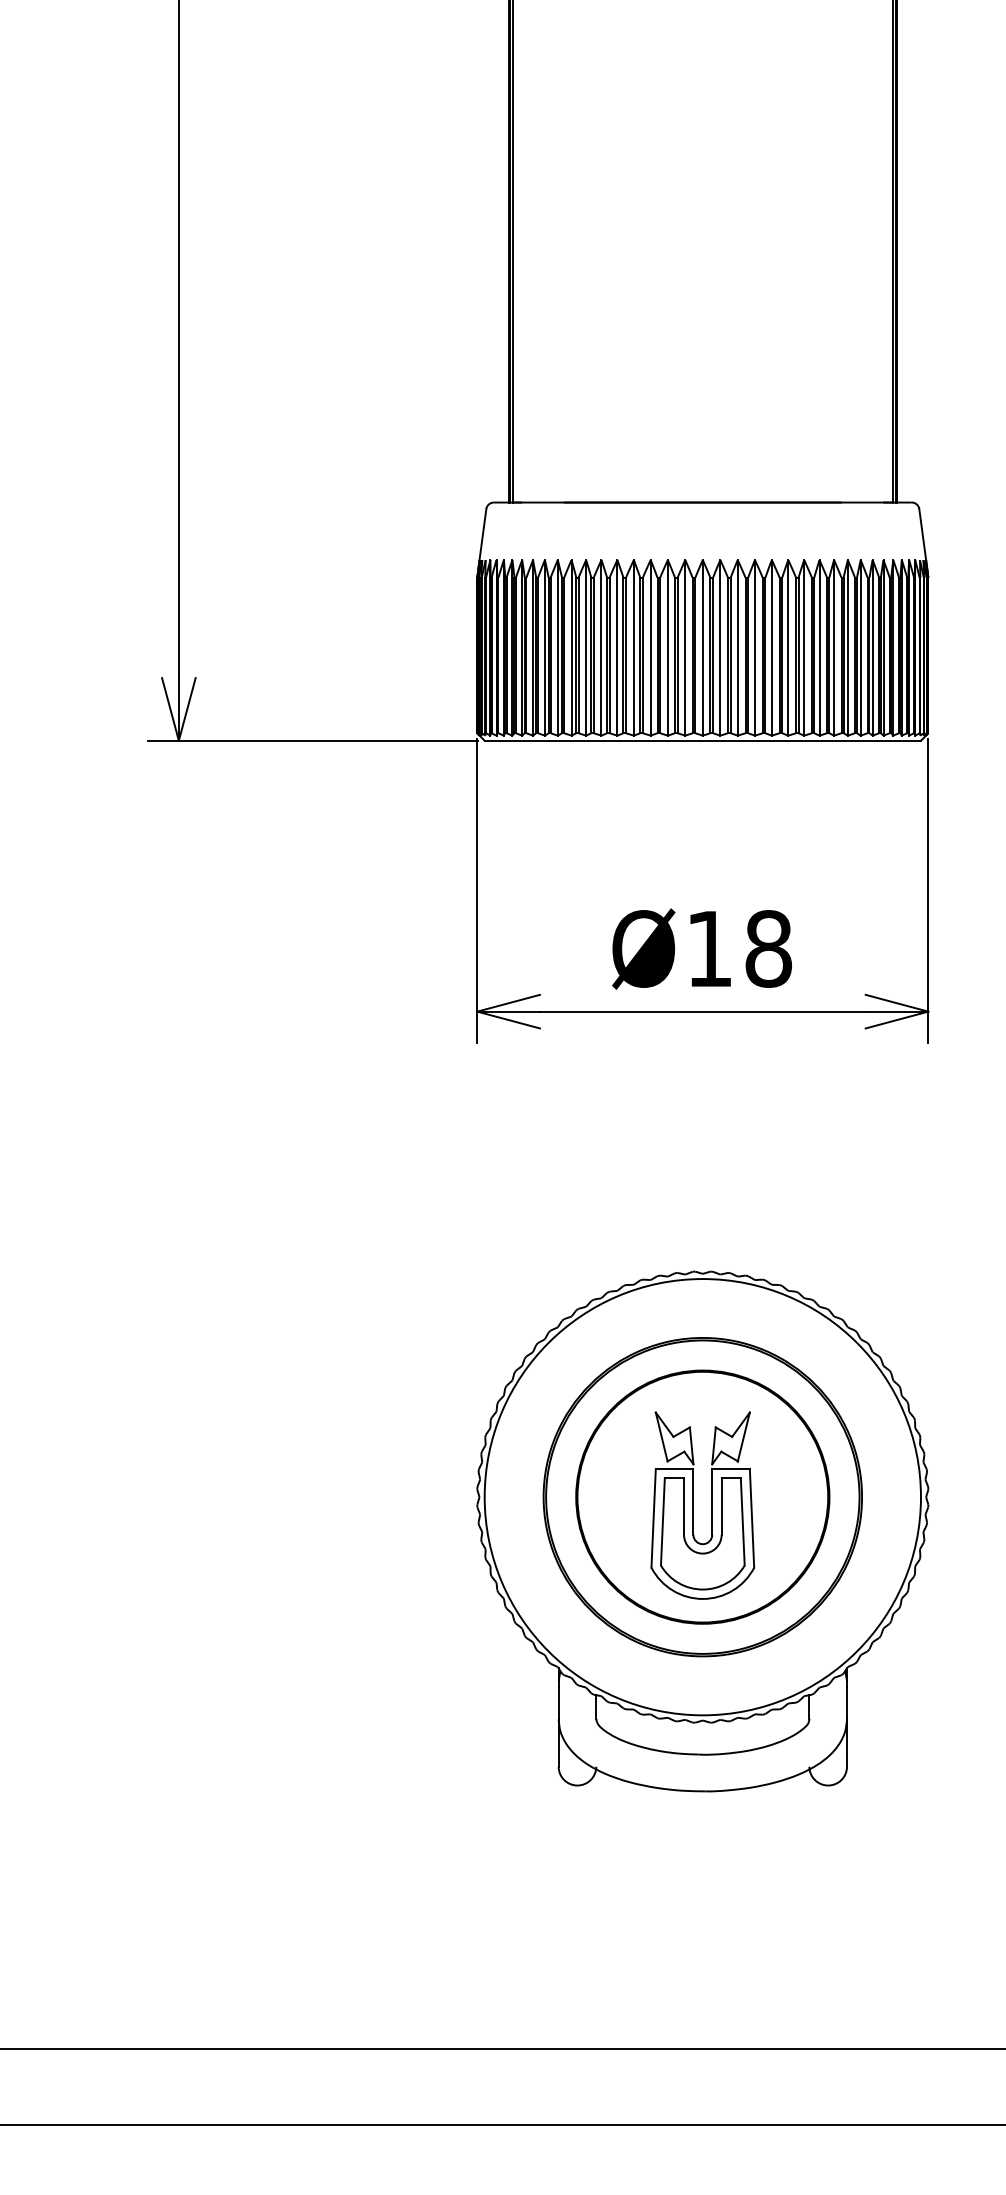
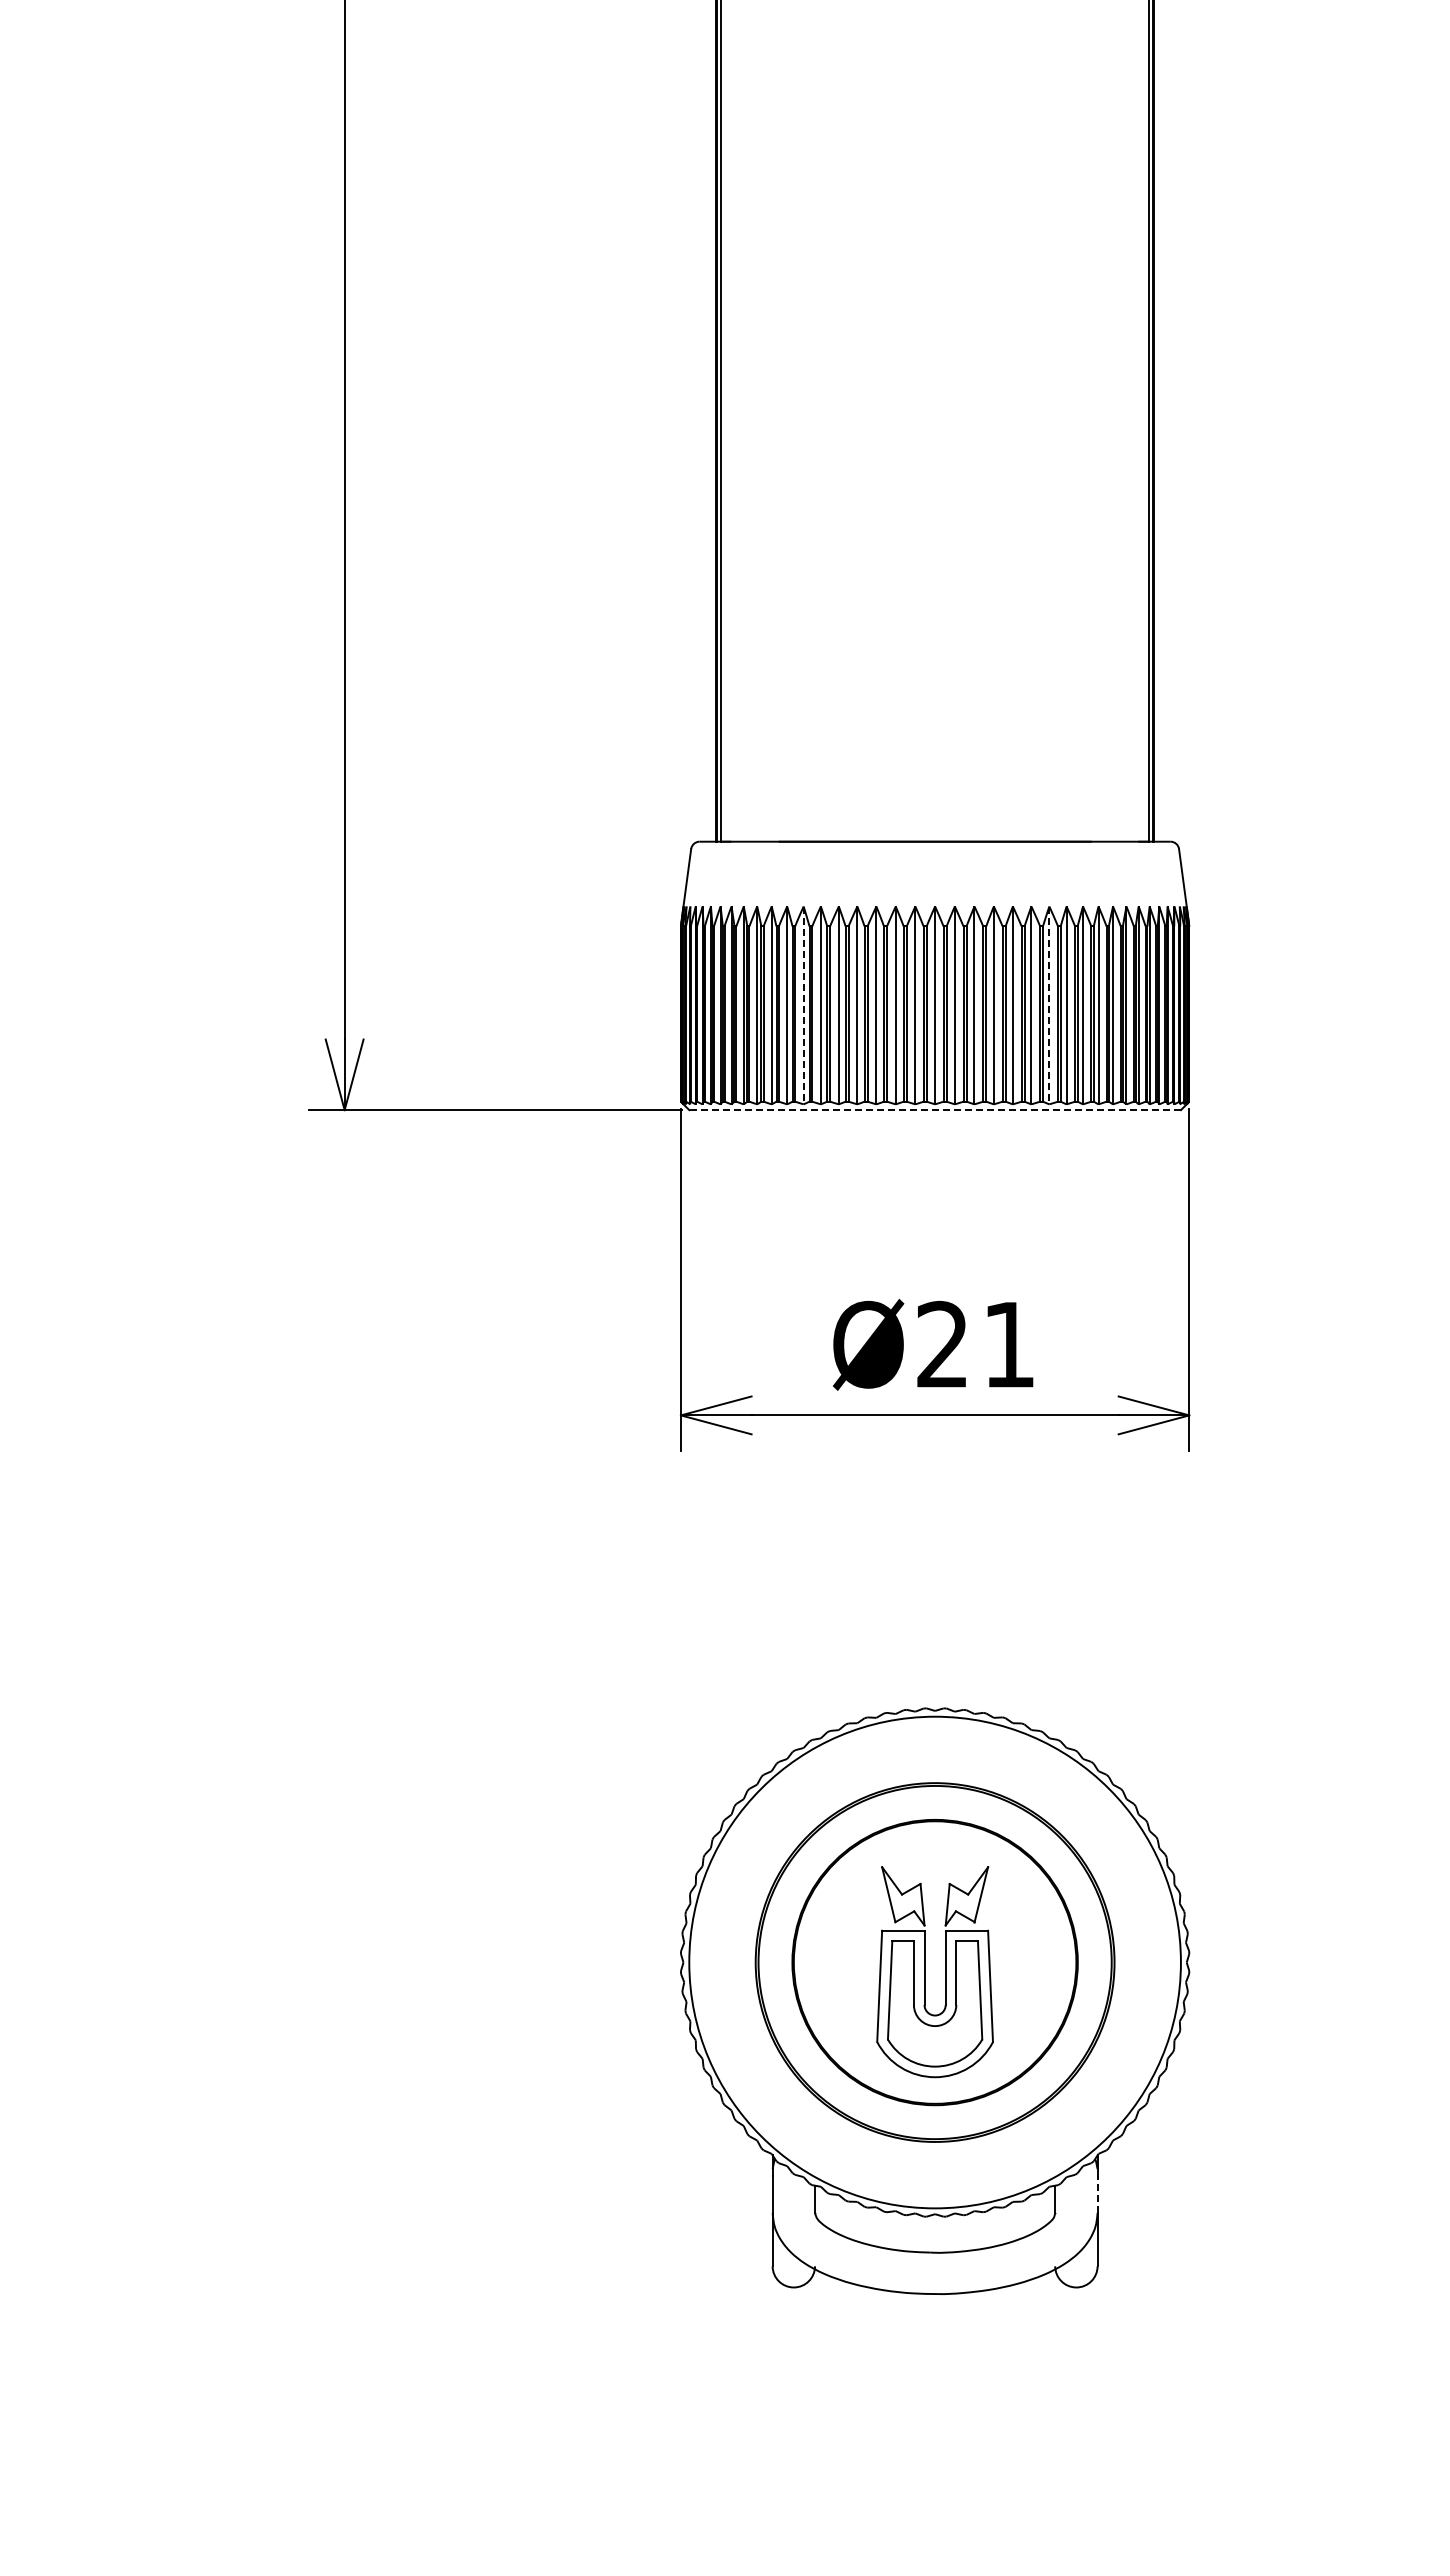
line: (586, 647) -> (803, 1005), solid -> dashed
line: (804, 647) -> (1049, 1005), solid -> dashed
line: (703, 741) -> (935, 1110), solid -> dashed
text: (739, 948) -> (976, 1344), Ø18 -> Ø21
line: (846, 1703) -> (1097, 2194), solid -> dashed

